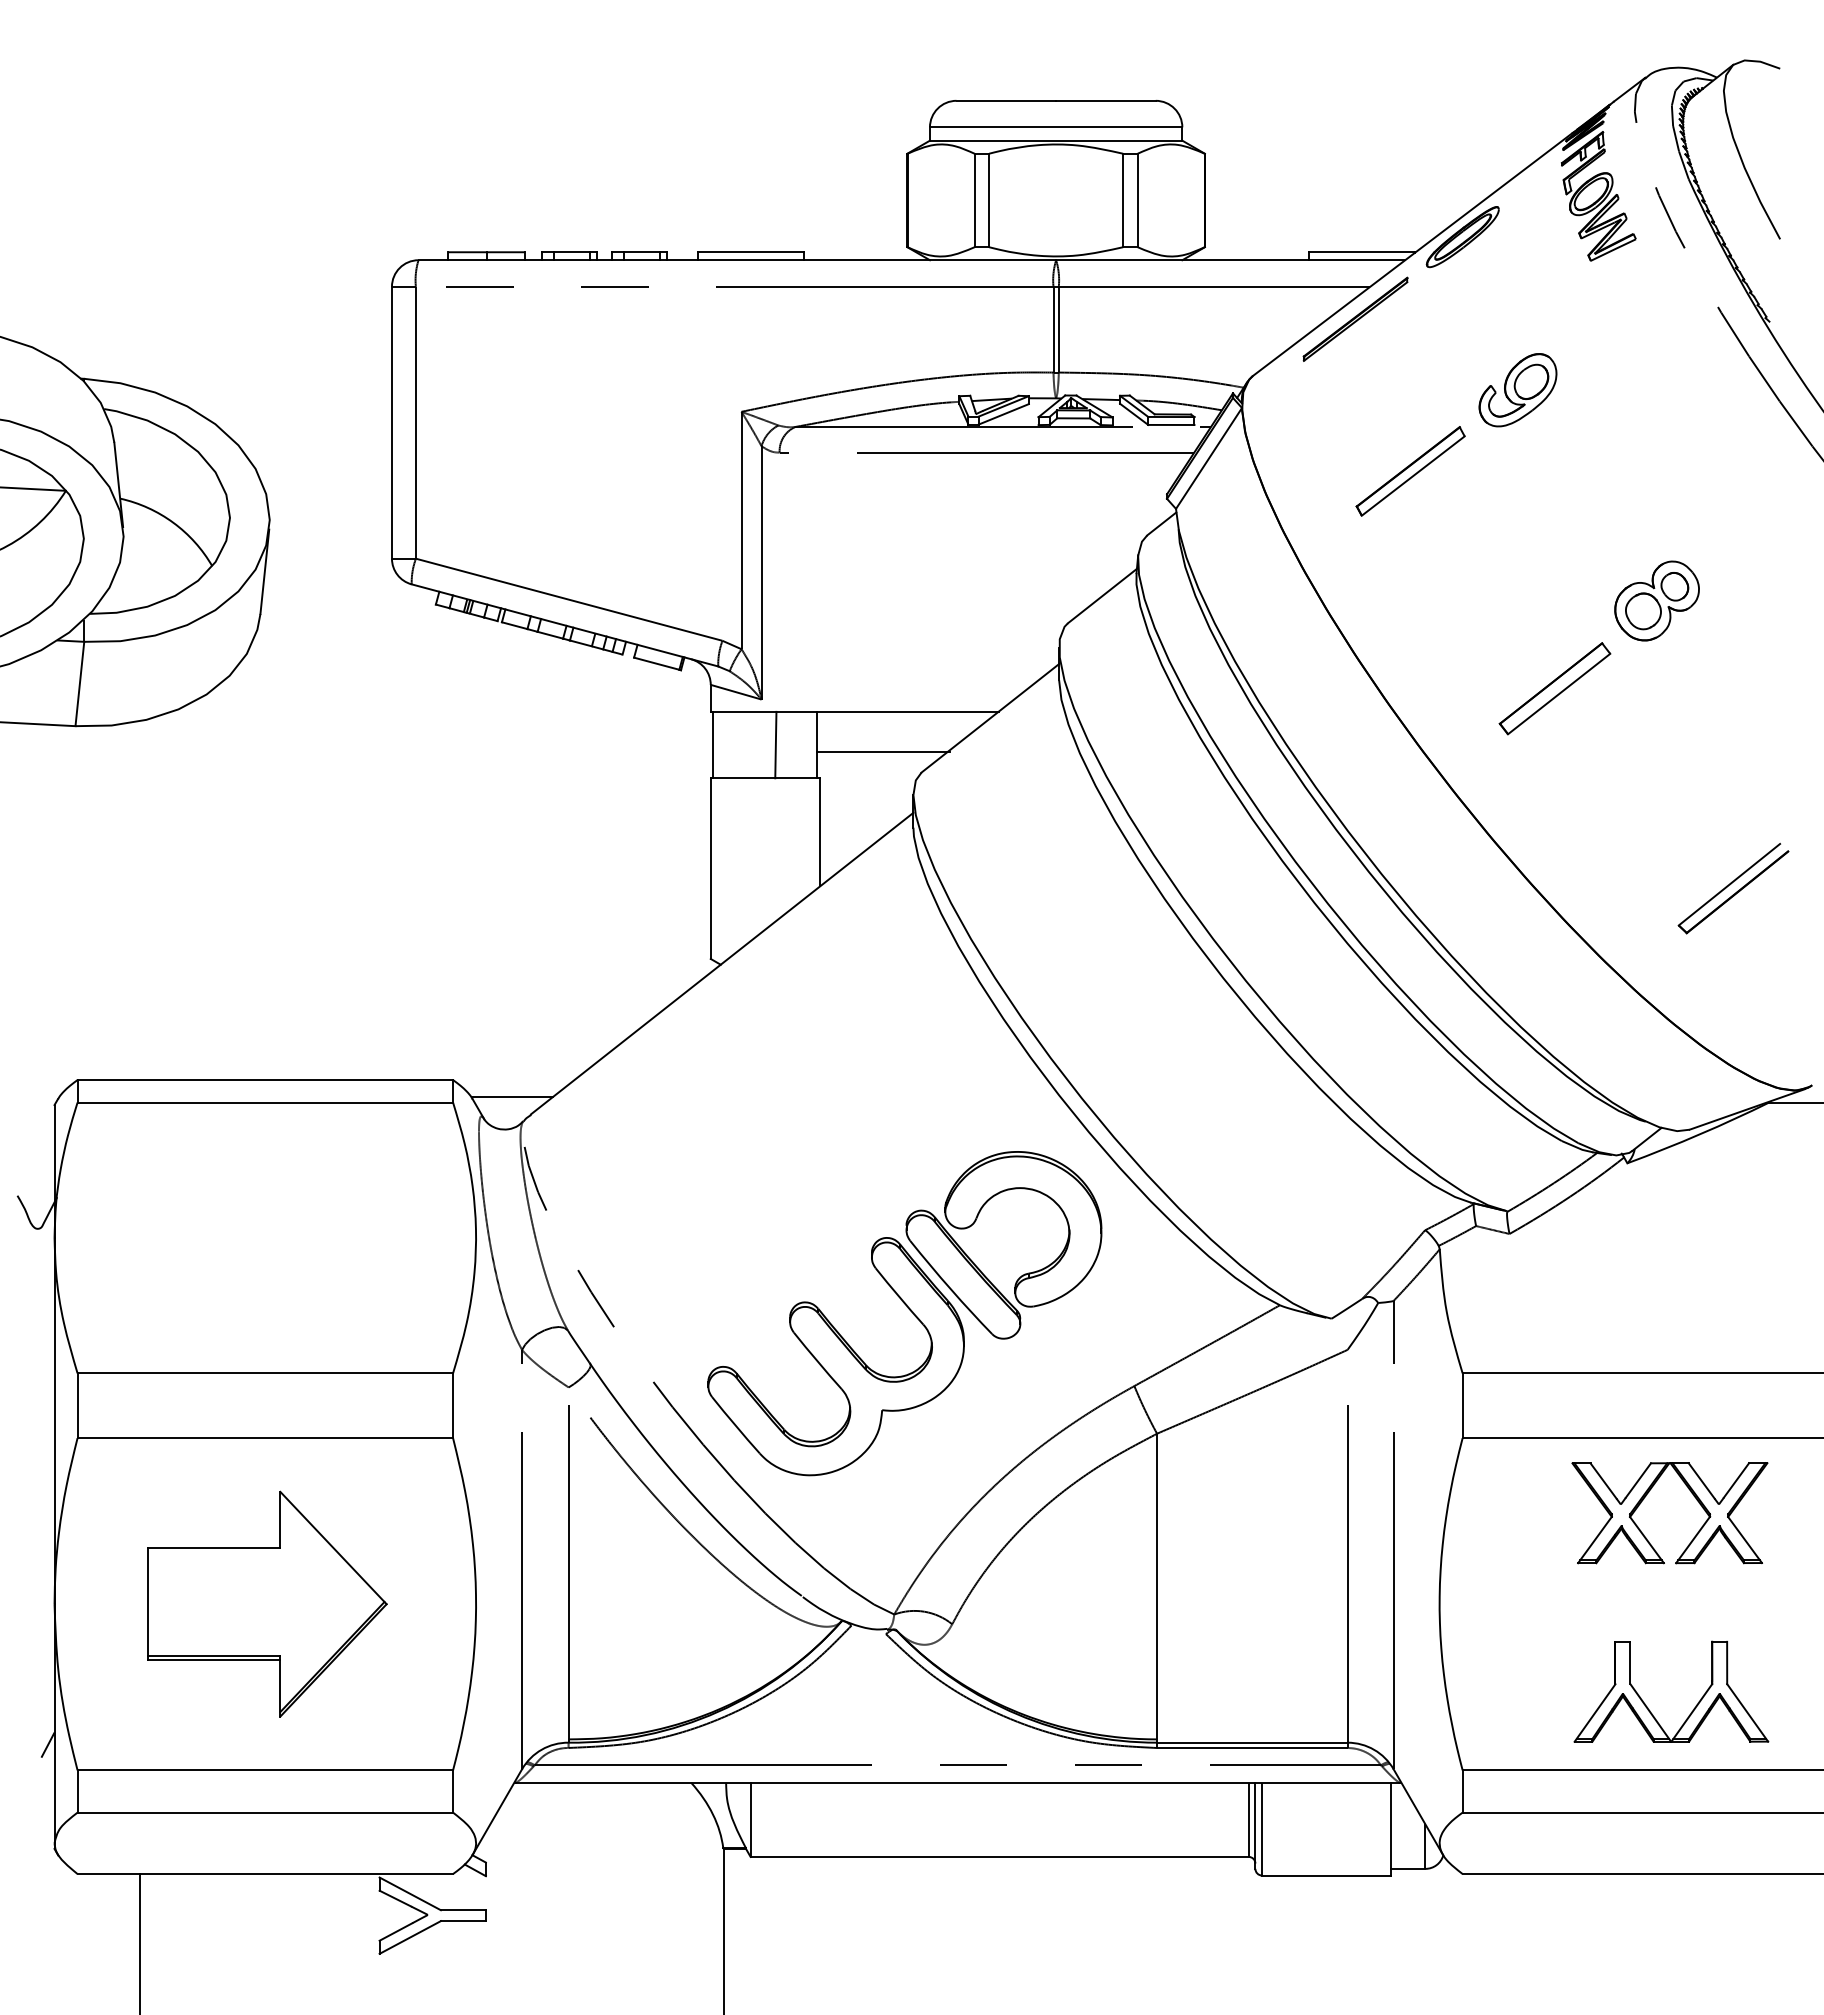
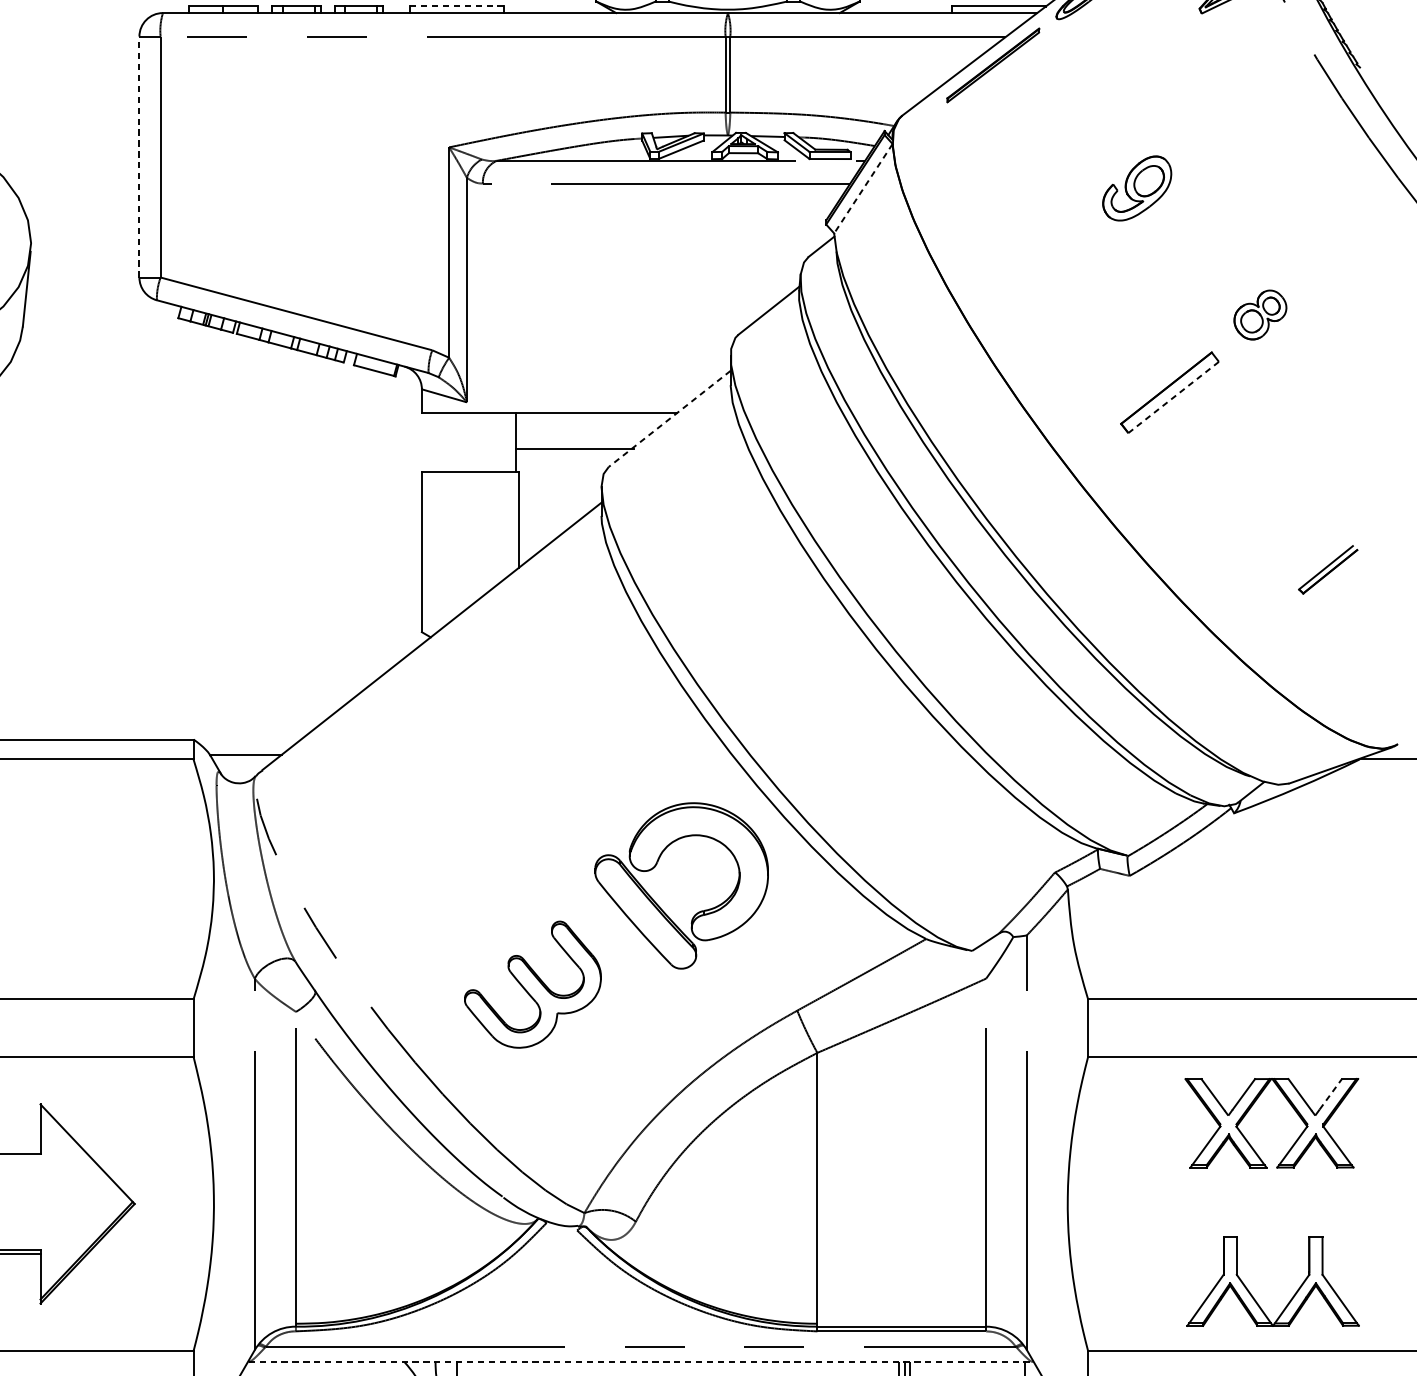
line: (751, 252) -> (458, 6), solid -> dashed
part: (1517, 390) -> (1136, 188), moved
line: (391, 422) -> (139, 156), solid -> dashed
line: (1208, 459) -> (862, 189), solid -> dashed
part: (1410, 471) -> (1041, 200), removed
part: (1656, 600) -> (1259, 314), size x0.7
line: (1558, 694) -> (1173, 397), solid -> dashed
line: (990, 718) -> (669, 419), solid -> dashed
line: (713, 744) -> (424, 442), removed
line: (775, 744) -> (479, 442), removed
part: (1733, 888) -> (1328, 569), size x0.6
part: (835, 1356) -> (532, 984), size x0.6
line: (1736, 1479) -> (1330, 1093), solid -> dashed
line: (957, 1782) -> (640, 1361), solid -> dashed

